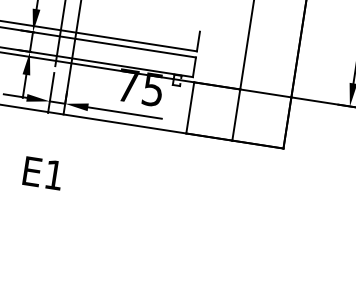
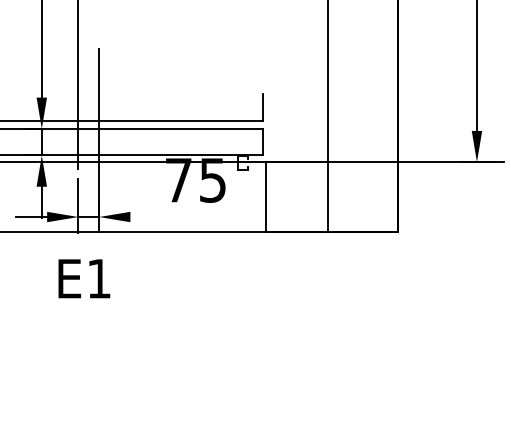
line: (125, 113) -> (180, 217), removed
text: (43, 173) -> (84, 278), moved

